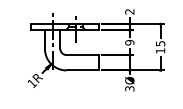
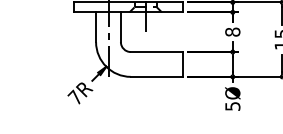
text: (129, 42) -> (232, 31), 9 -> 8
text: (31, 82) -> (74, 96), 1R -> 7R
text: (129, 88) -> (232, 105), 3Ø -> 5Ø

